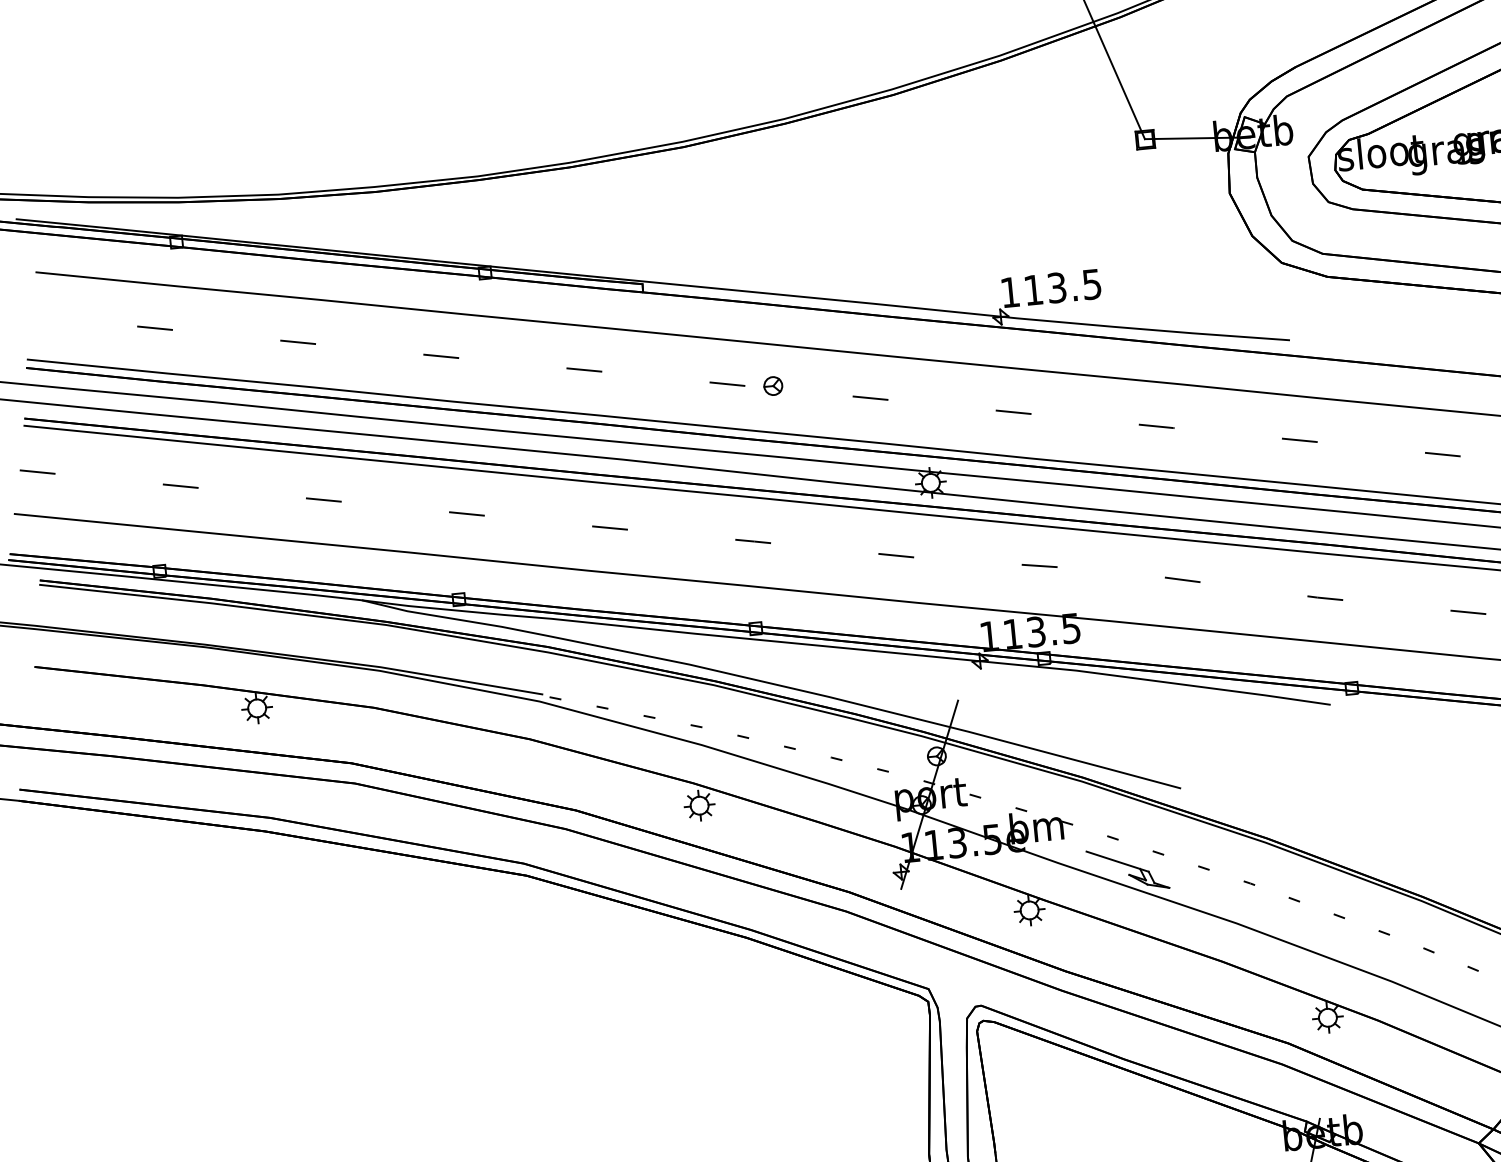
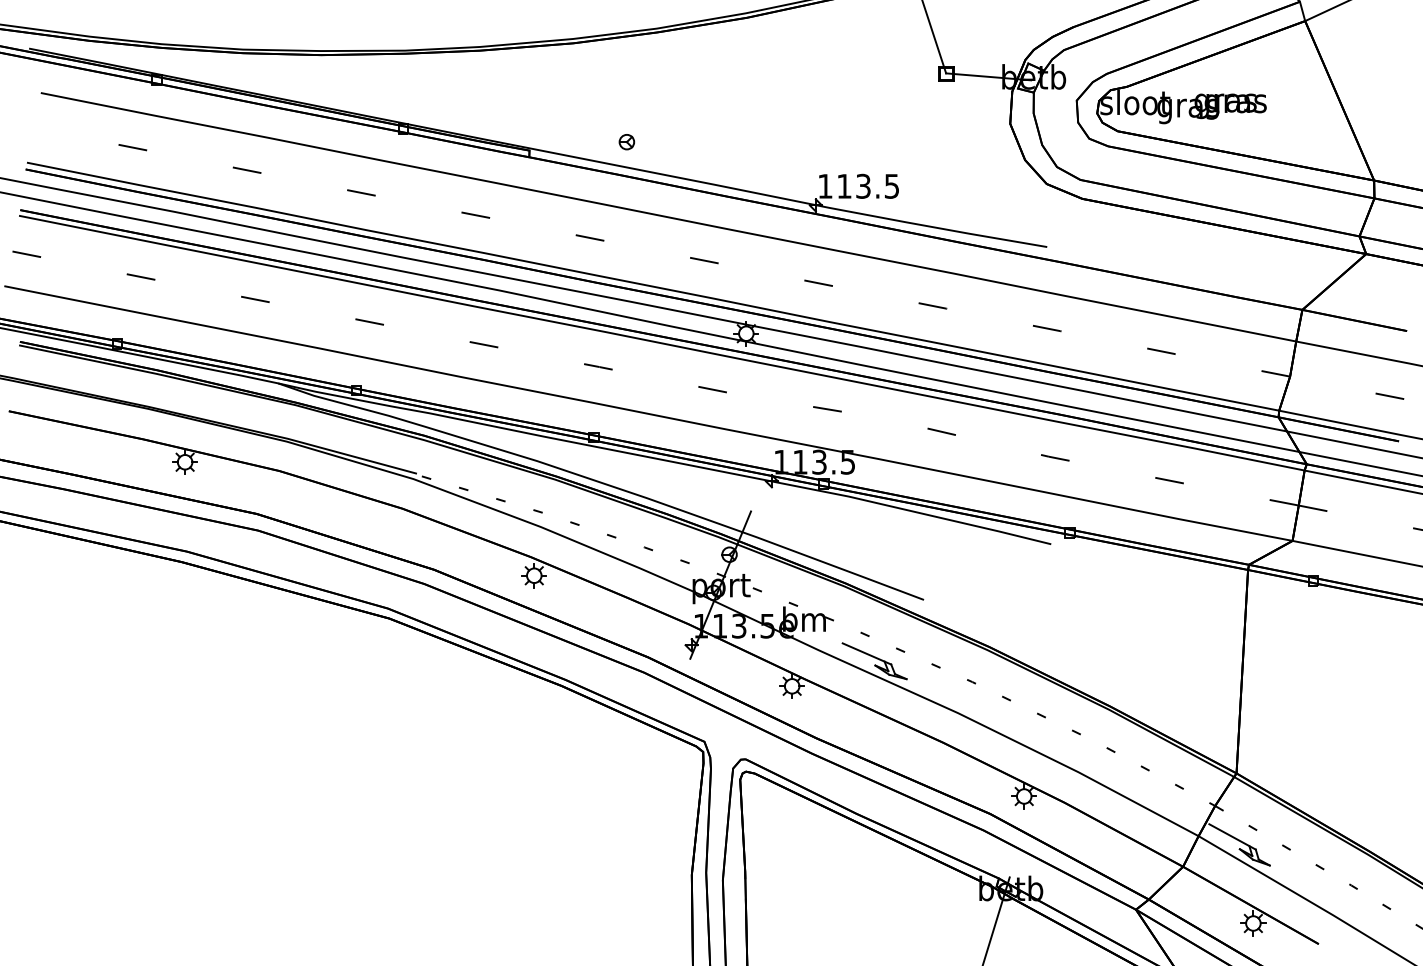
part: (772, 386) -> (626, 142), moved

